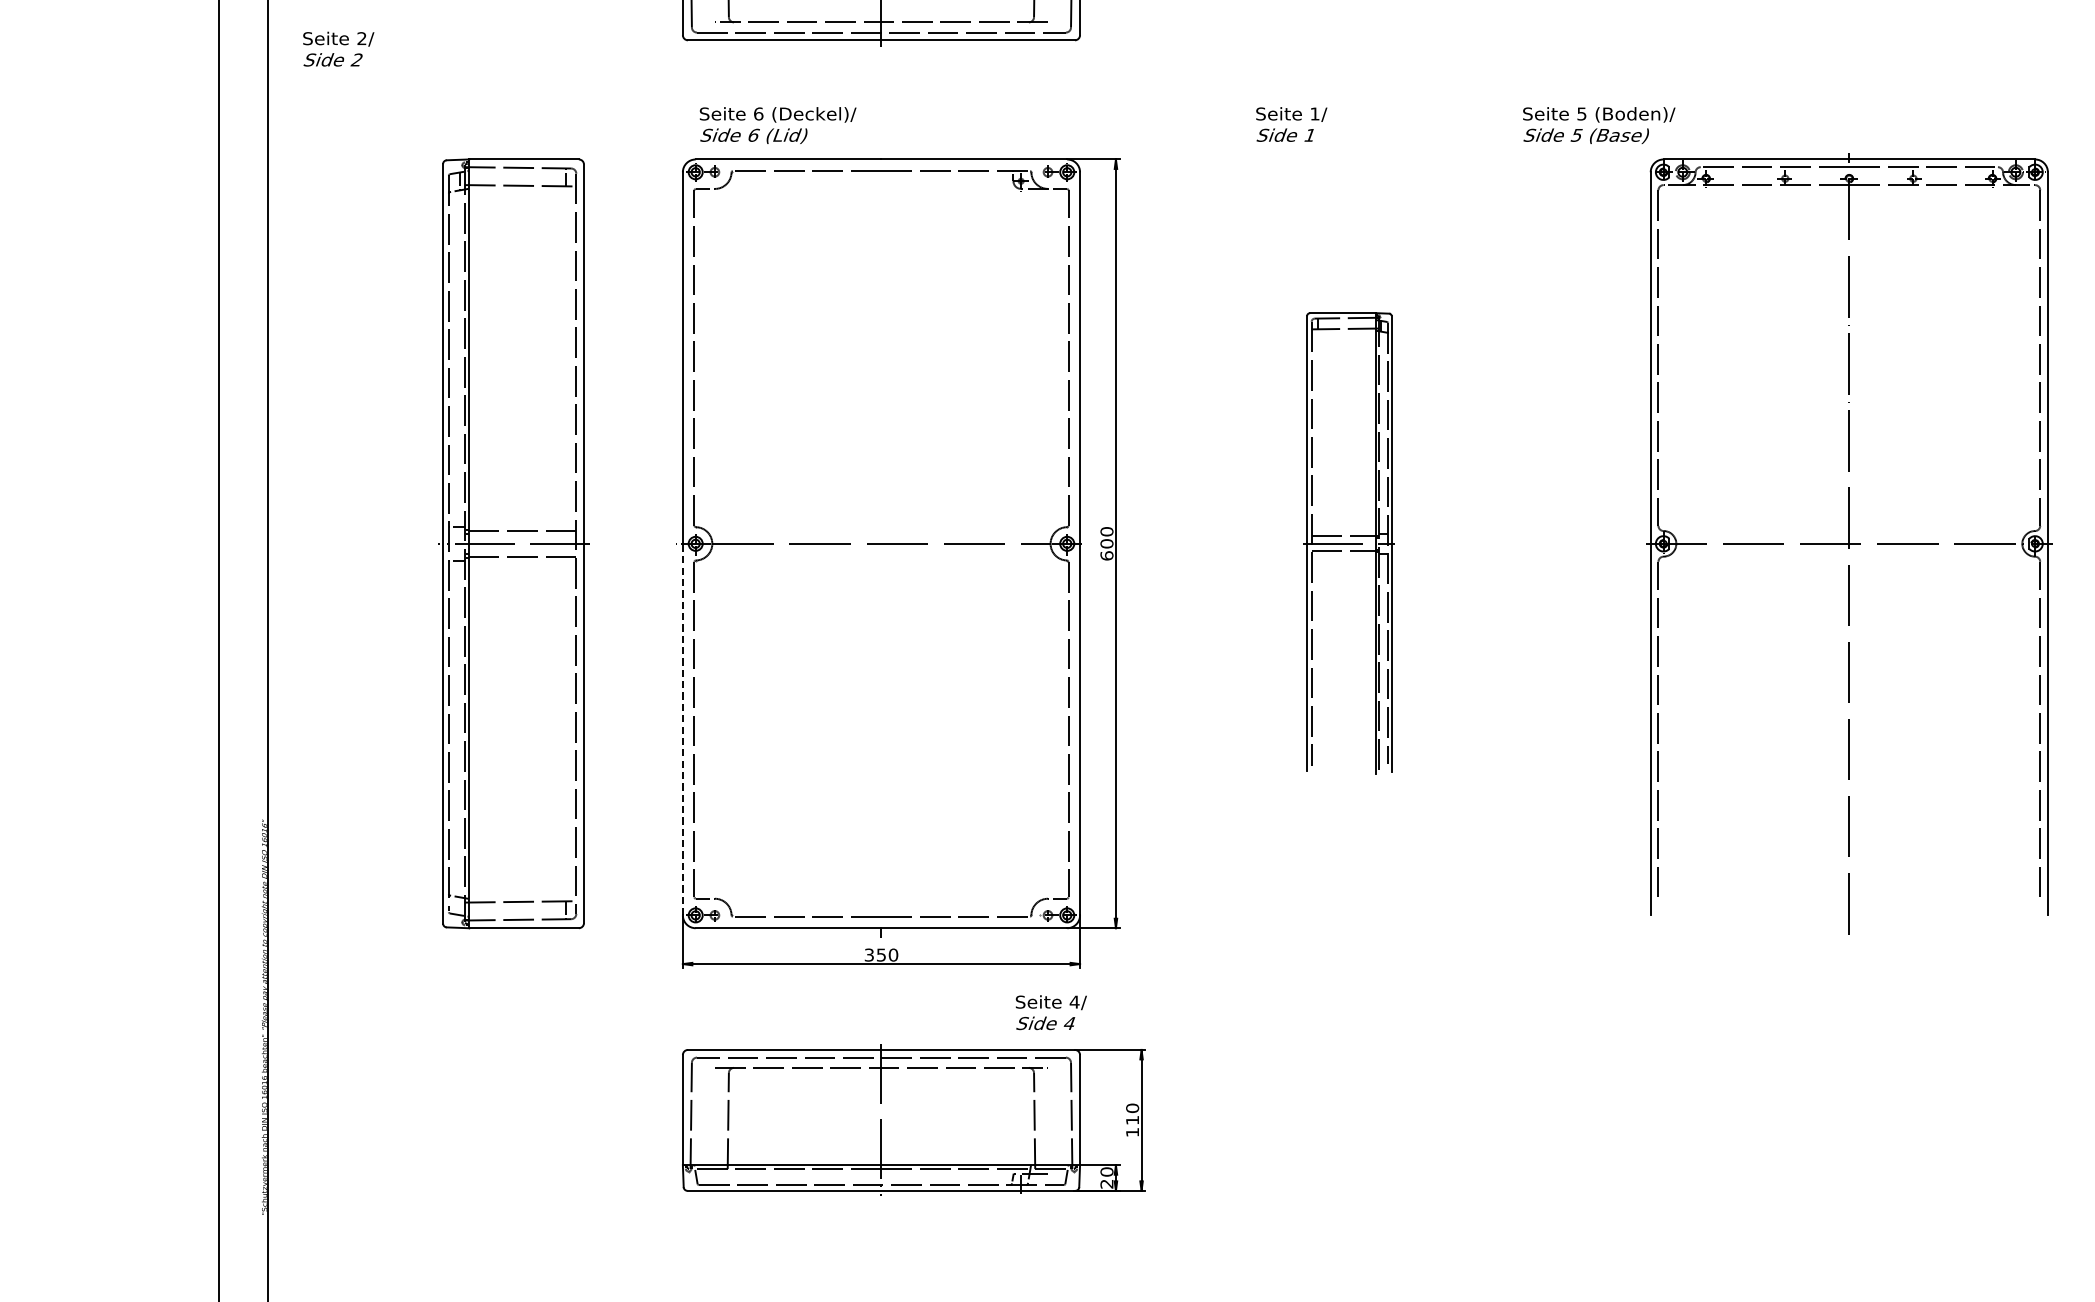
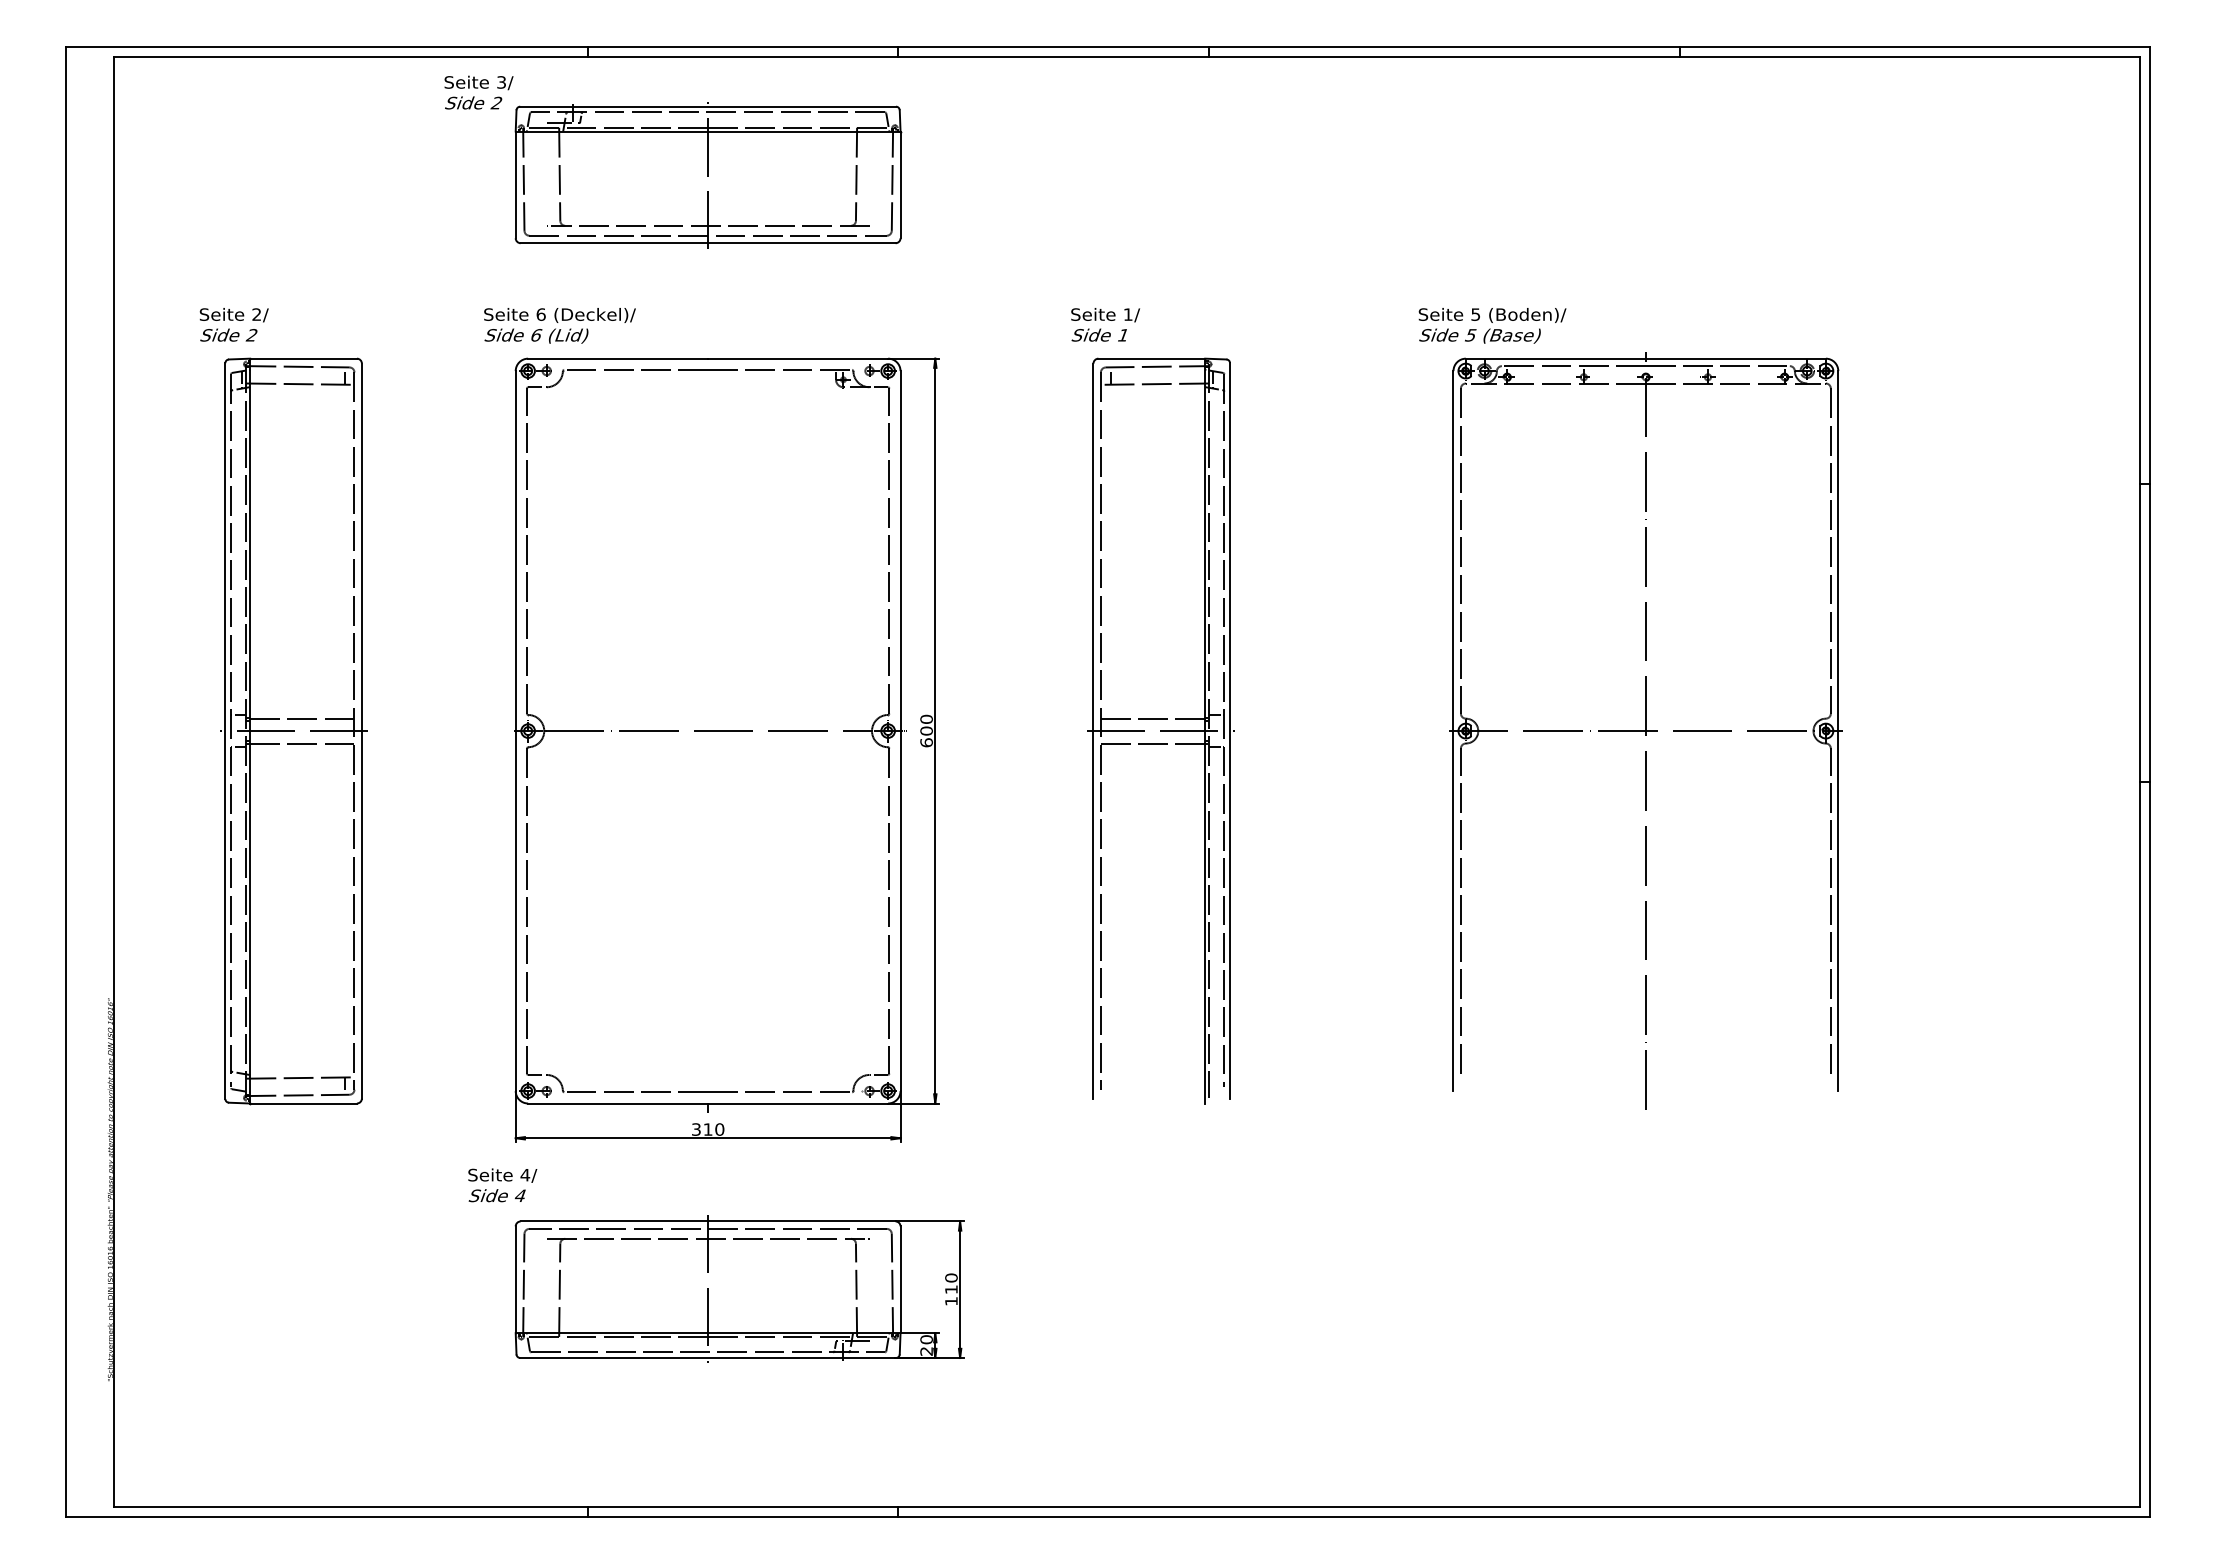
text: (337, 48) -> (233, 324), moved
text: (777, 125) -> (559, 325), moved
text: (1599, 125) -> (1492, 325), moved
part: (1348, 543) -> (1160, 730), size x1.67
part: (513, 544) -> (293, 731), moved
line: (682, 729) -> (515, 910), dashed -> solid
text: (880, 955) -> (707, 1129), 350 -> 310
text: (1051, 1012) -> (502, 1185), moved

